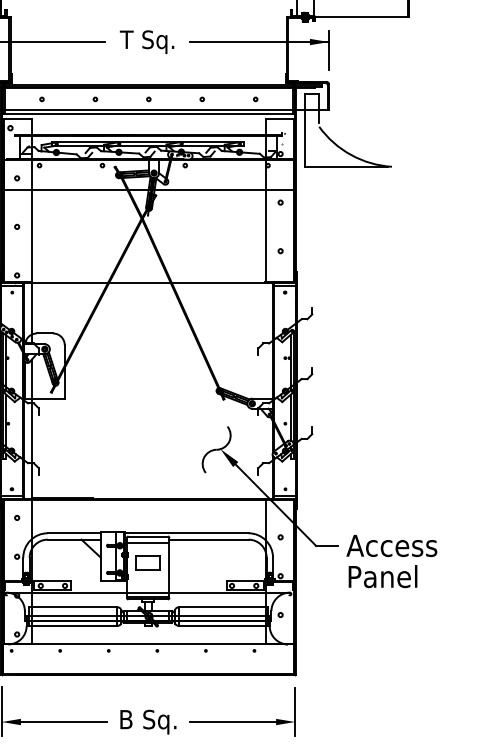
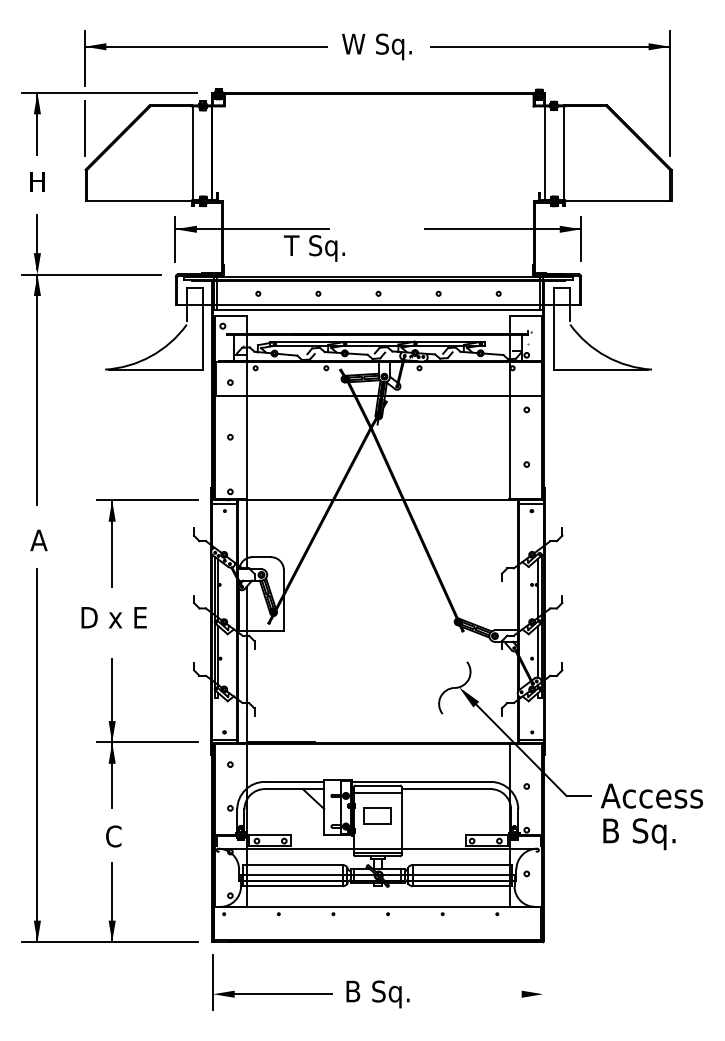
text: (147, 42) -> (314, 248), moved
text: (384, 579) -> (643, 833), Panel -> B Sq.
line: (295, 711) -> (543, 982), removed
line: (232, 722) -> (472, 994), removed

